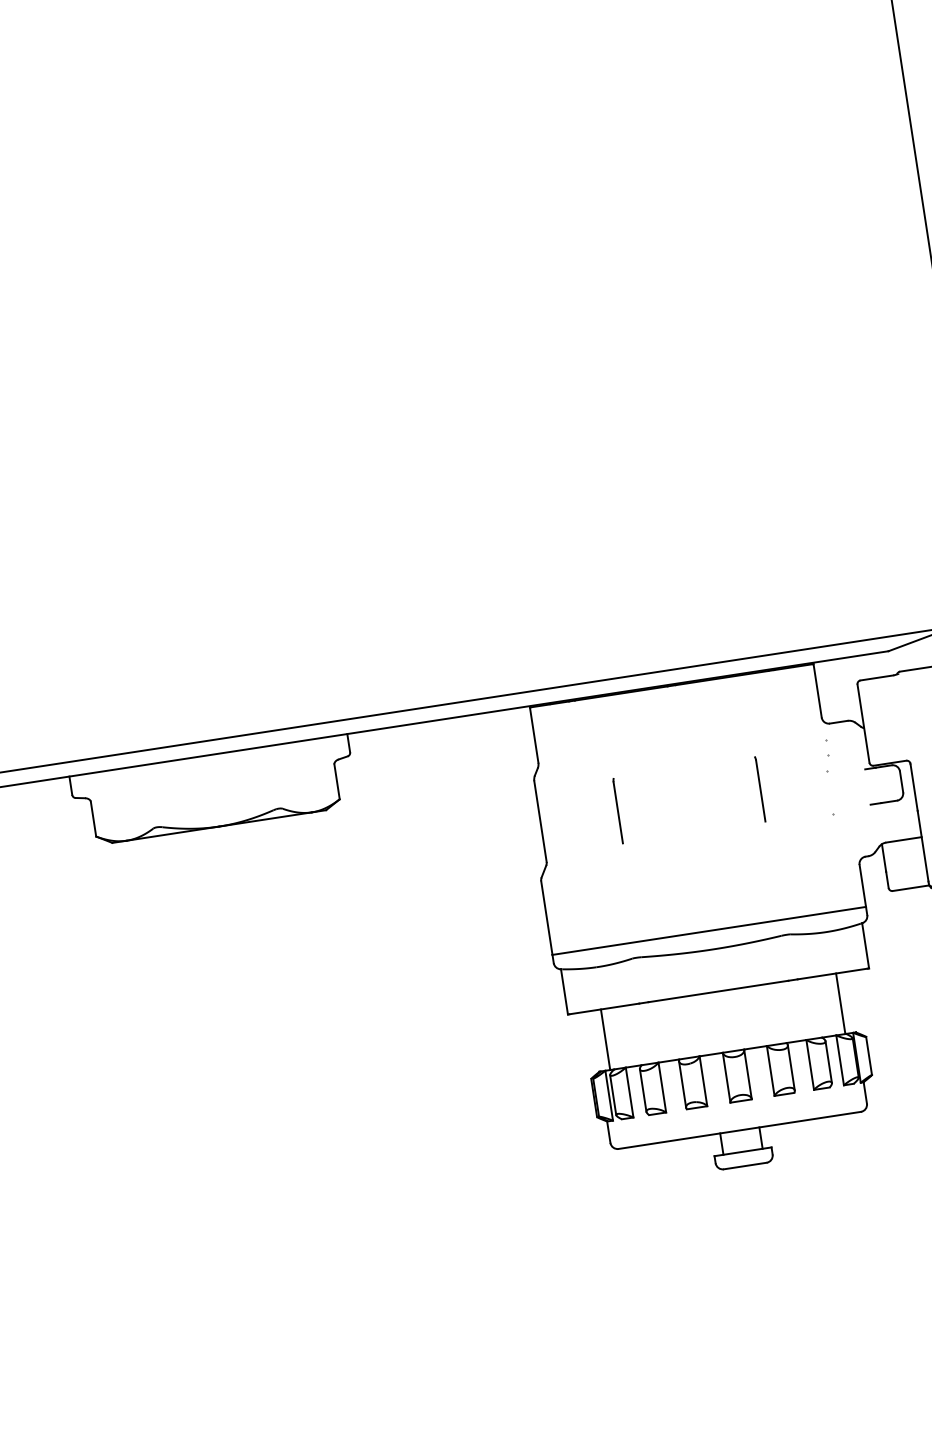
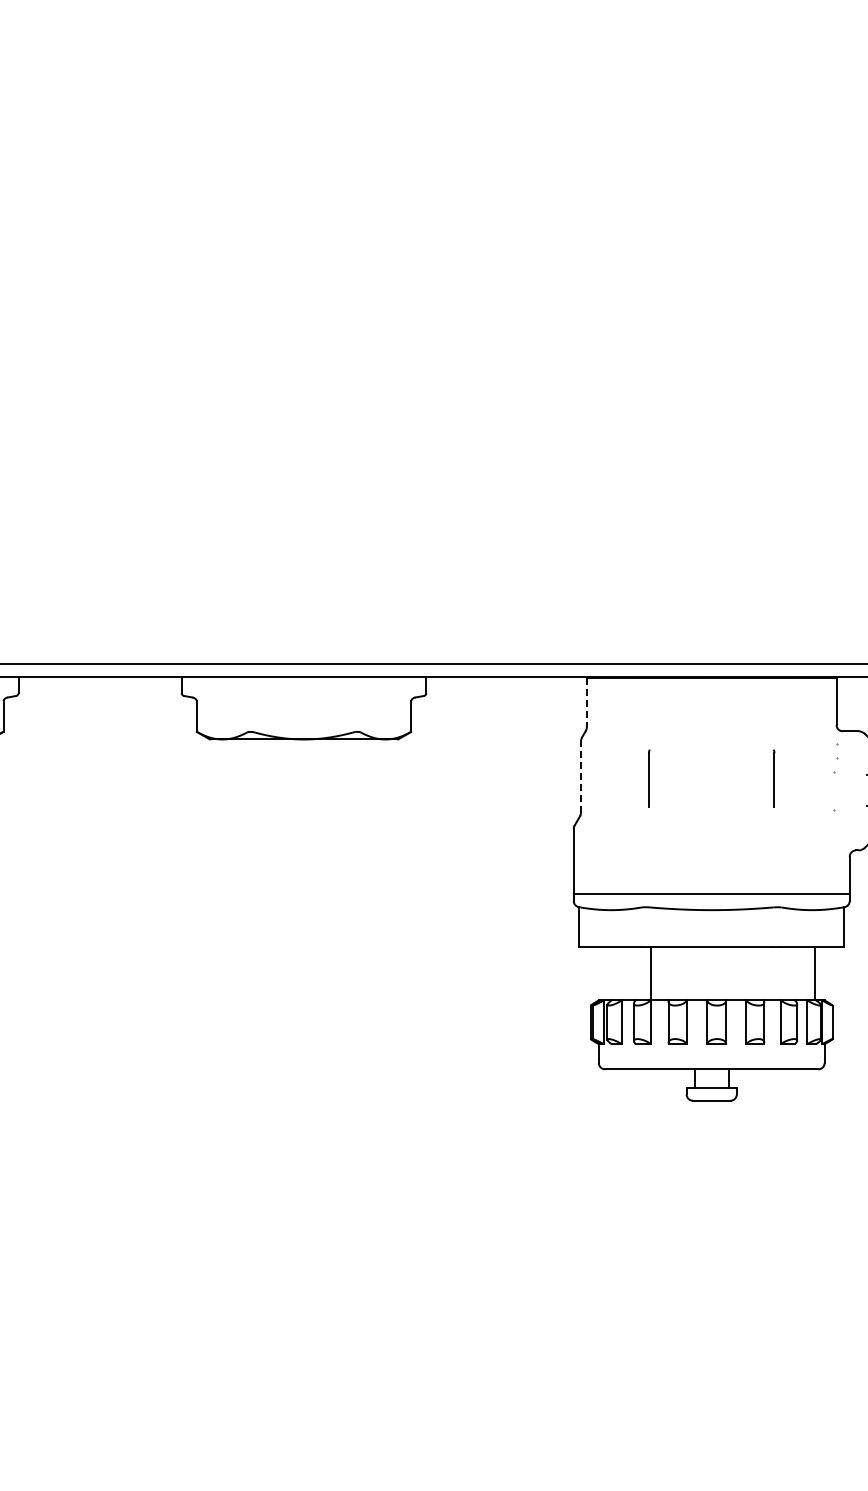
line: (533, 735) -> (586, 702), solid -> dashed
line: (539, 821) -> (580, 777), solid -> dashed
line: (605, 1039) -> (651, 973), moved

